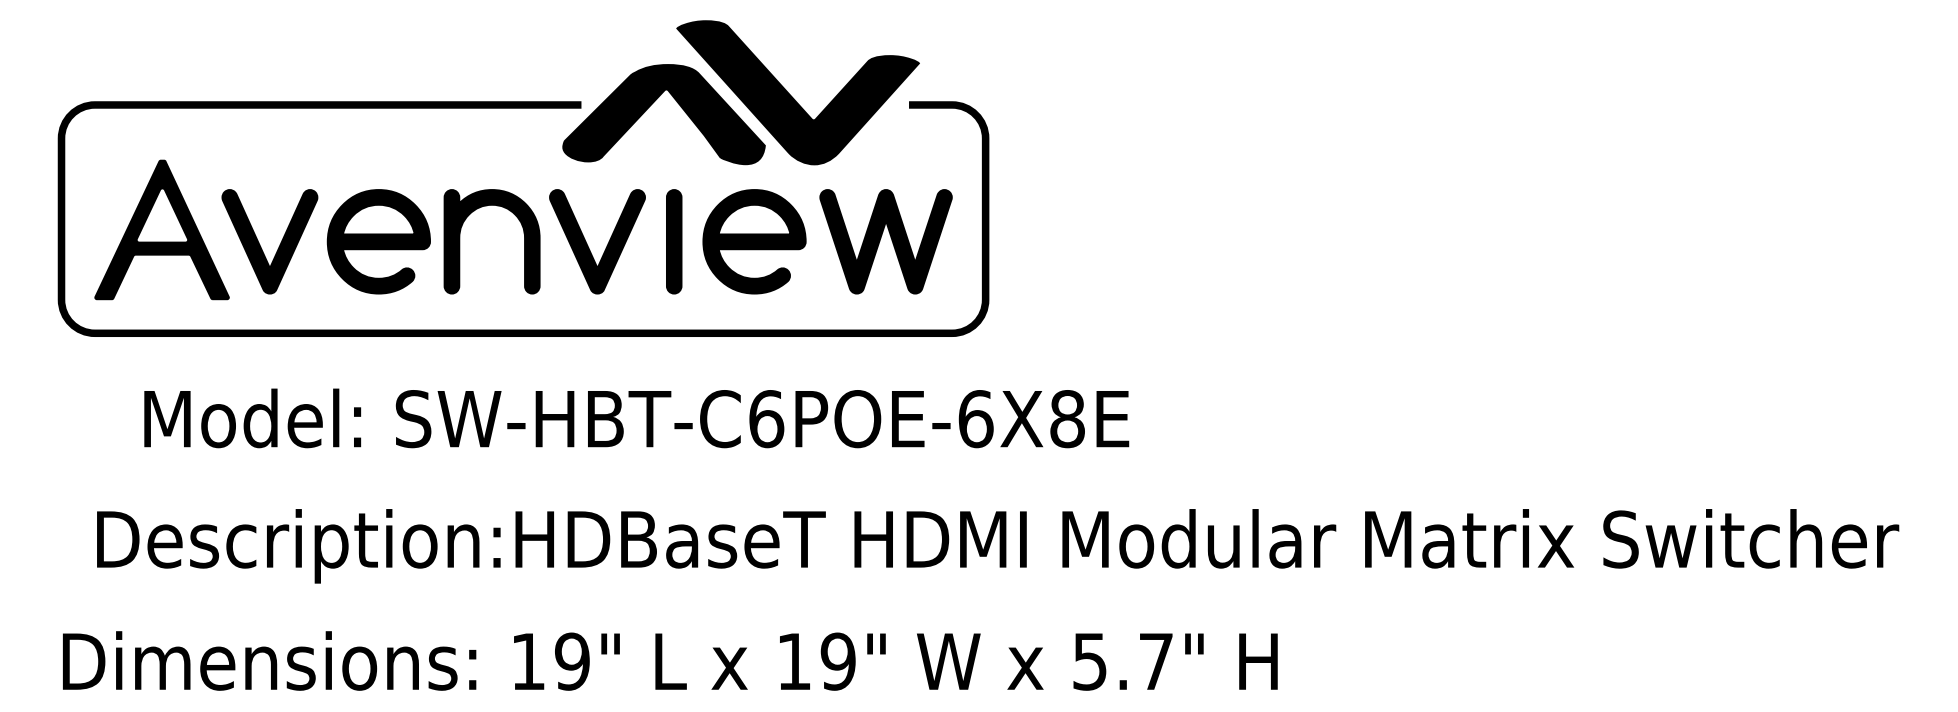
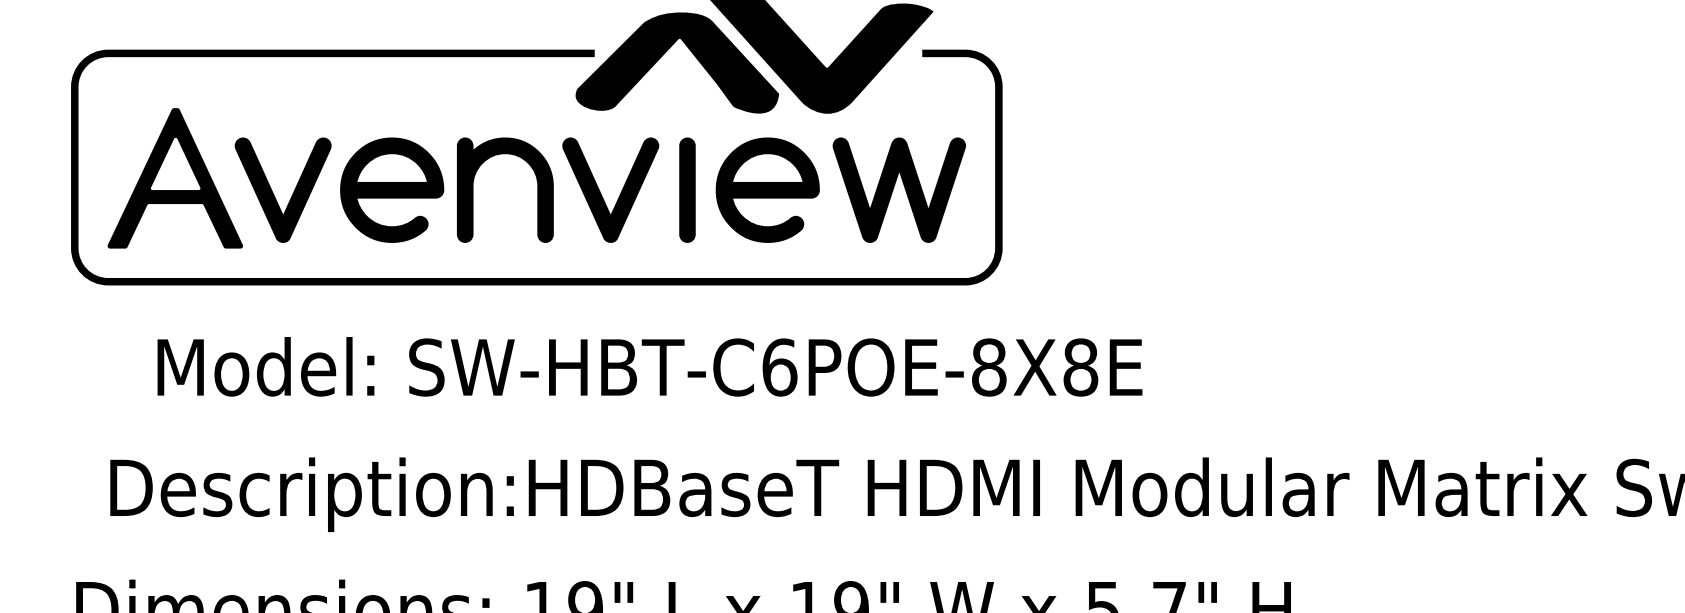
text: (975, 419) -> (988, 367), SW-HBT-C6POE-6X8E -> SW-HBT-C6POE-8X8E

